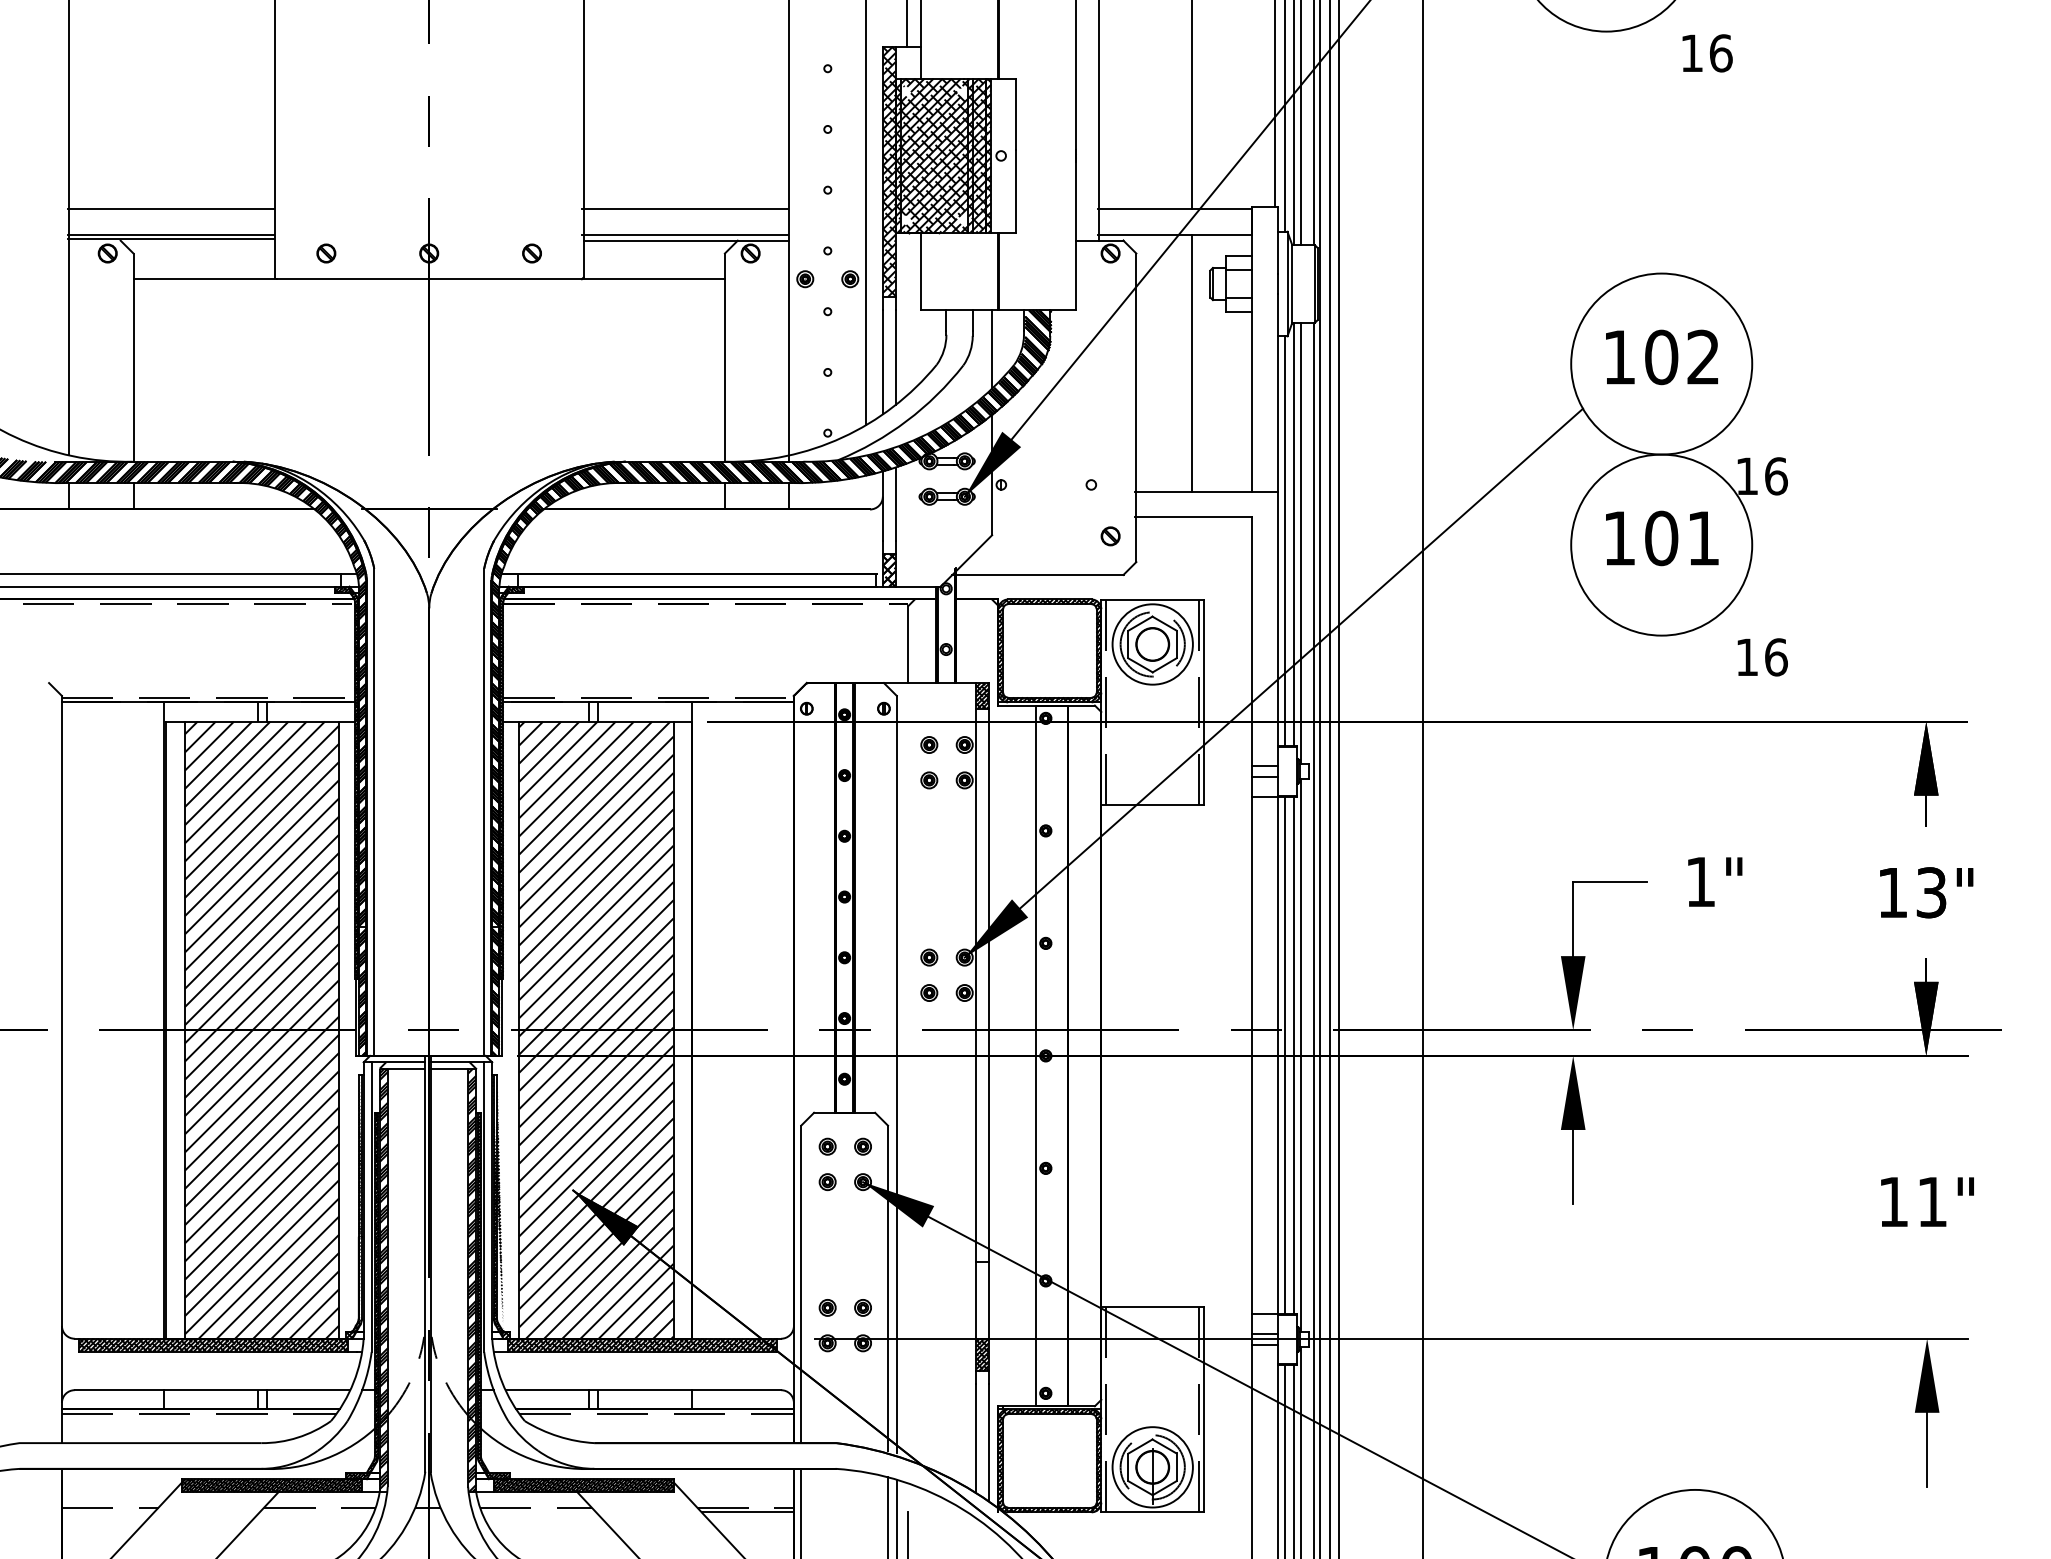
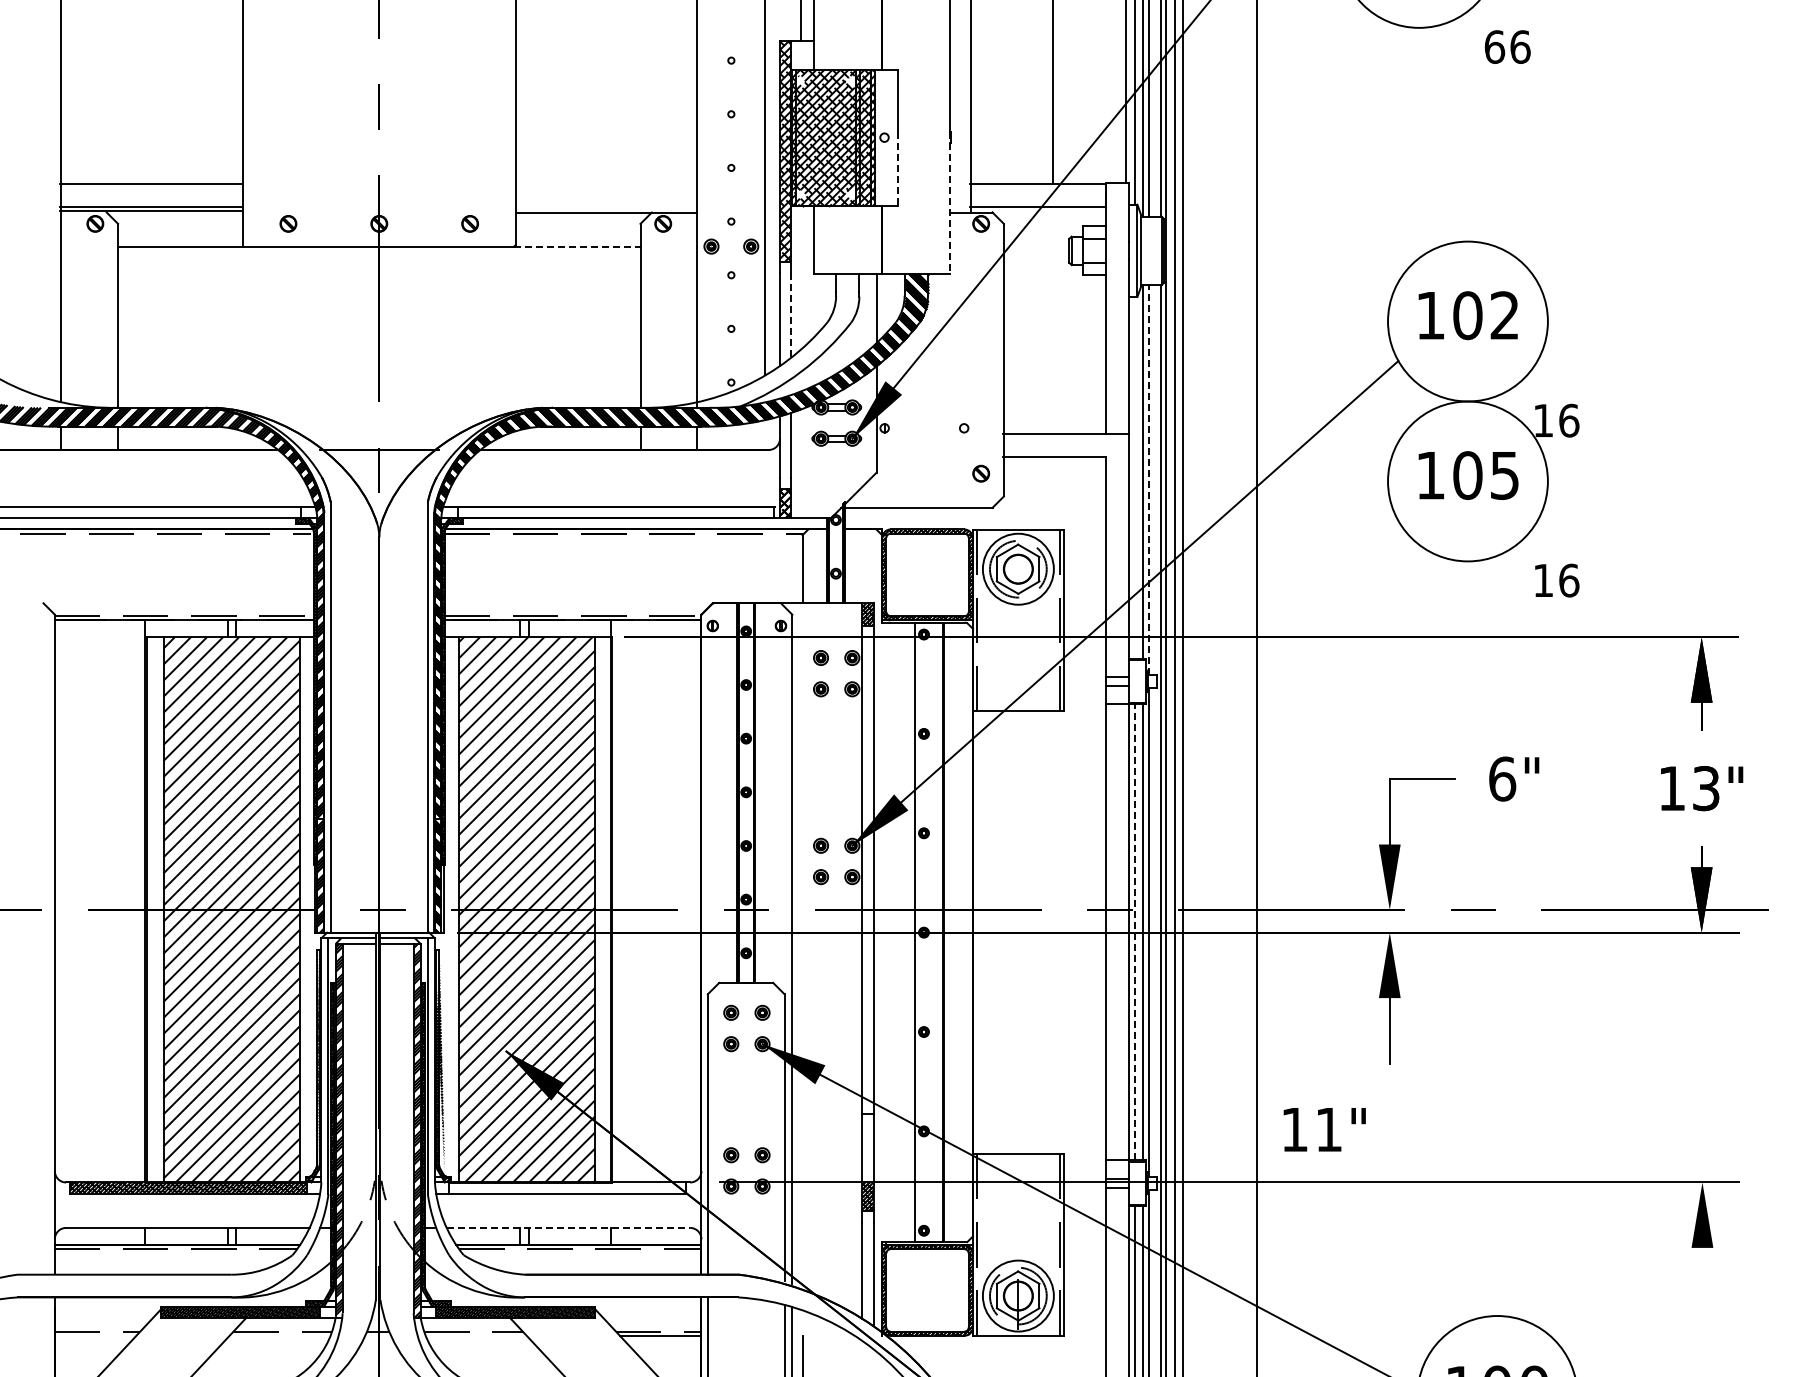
text: (1691, 52) -> (1494, 46), 16 -> 66
line: (1015, 190) -> (897, 168), solid -> dashed
line: (685, 208) -> (605, 184), removed
line: (1075, 230) -> (950, 203), solid -> dashed
line: (685, 234) -> (605, 207), removed
line: (653, 279) -> (577, 246), solid -> dashed
line: (895, 358) -> (791, 316), solid -> dashed
line: (1191, 362) -> (1052, 320), removed
text: (1703, 538) -> (1504, 475), 101 -> 105
line: (1284, 540) -> (1134, 477), removed
line: (1301, 542) -> (1149, 479), solid -> dashed
text: (1700, 881) -> (1502, 778), 1" -> 6"
line: (1284, 1054) -> (1134, 931), solid -> dashed
text: (1927, 1201) -> (1324, 1129), moved
hatch: (642, 1344) -> (567, 1187), removed
line: (643, 1389) -> (568, 1227), solid -> dashed
line: (1927, 1449) -> (1702, 1280), removed

